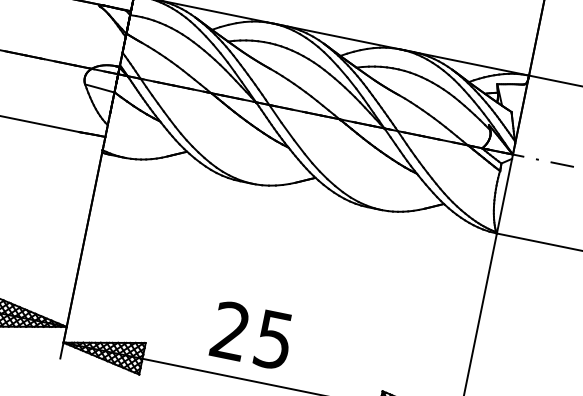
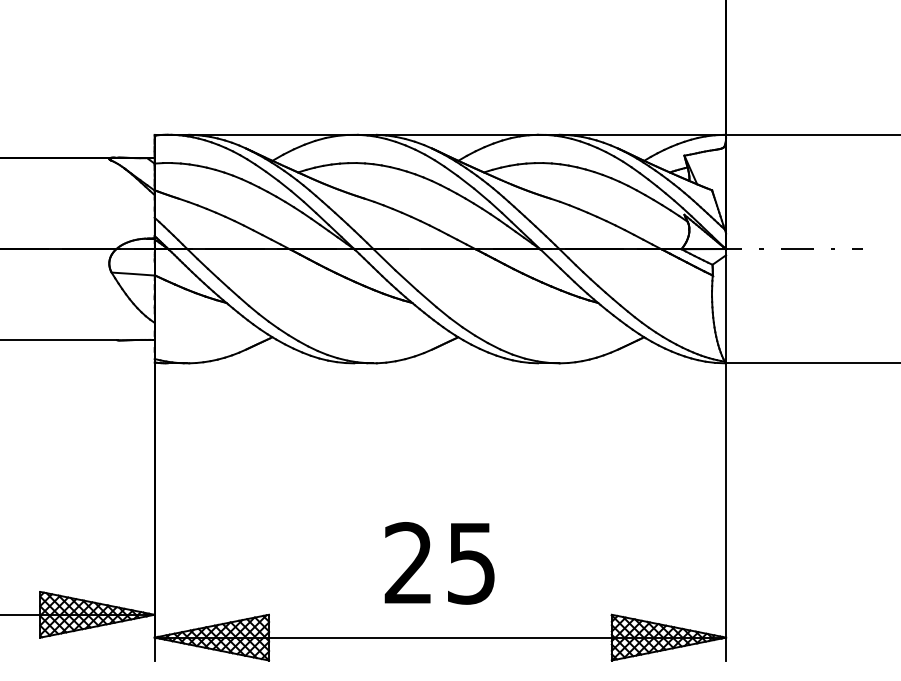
text: (251, 335) -> (439, 563), moved

